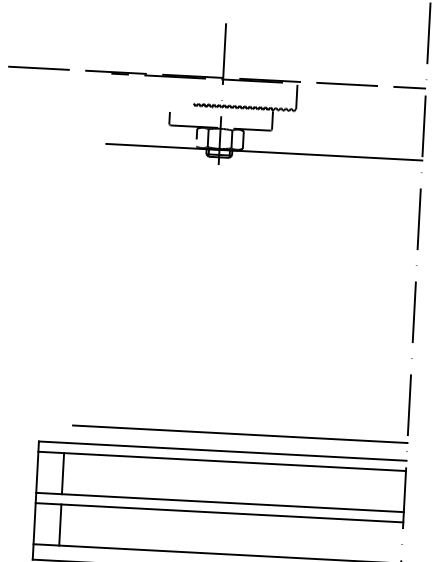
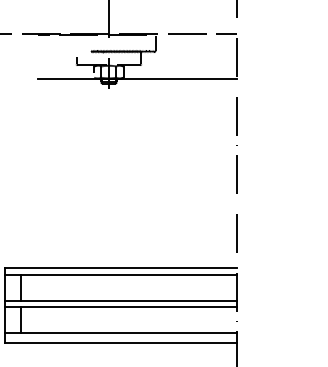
line: (238, 434) -> (130, 257), removed

